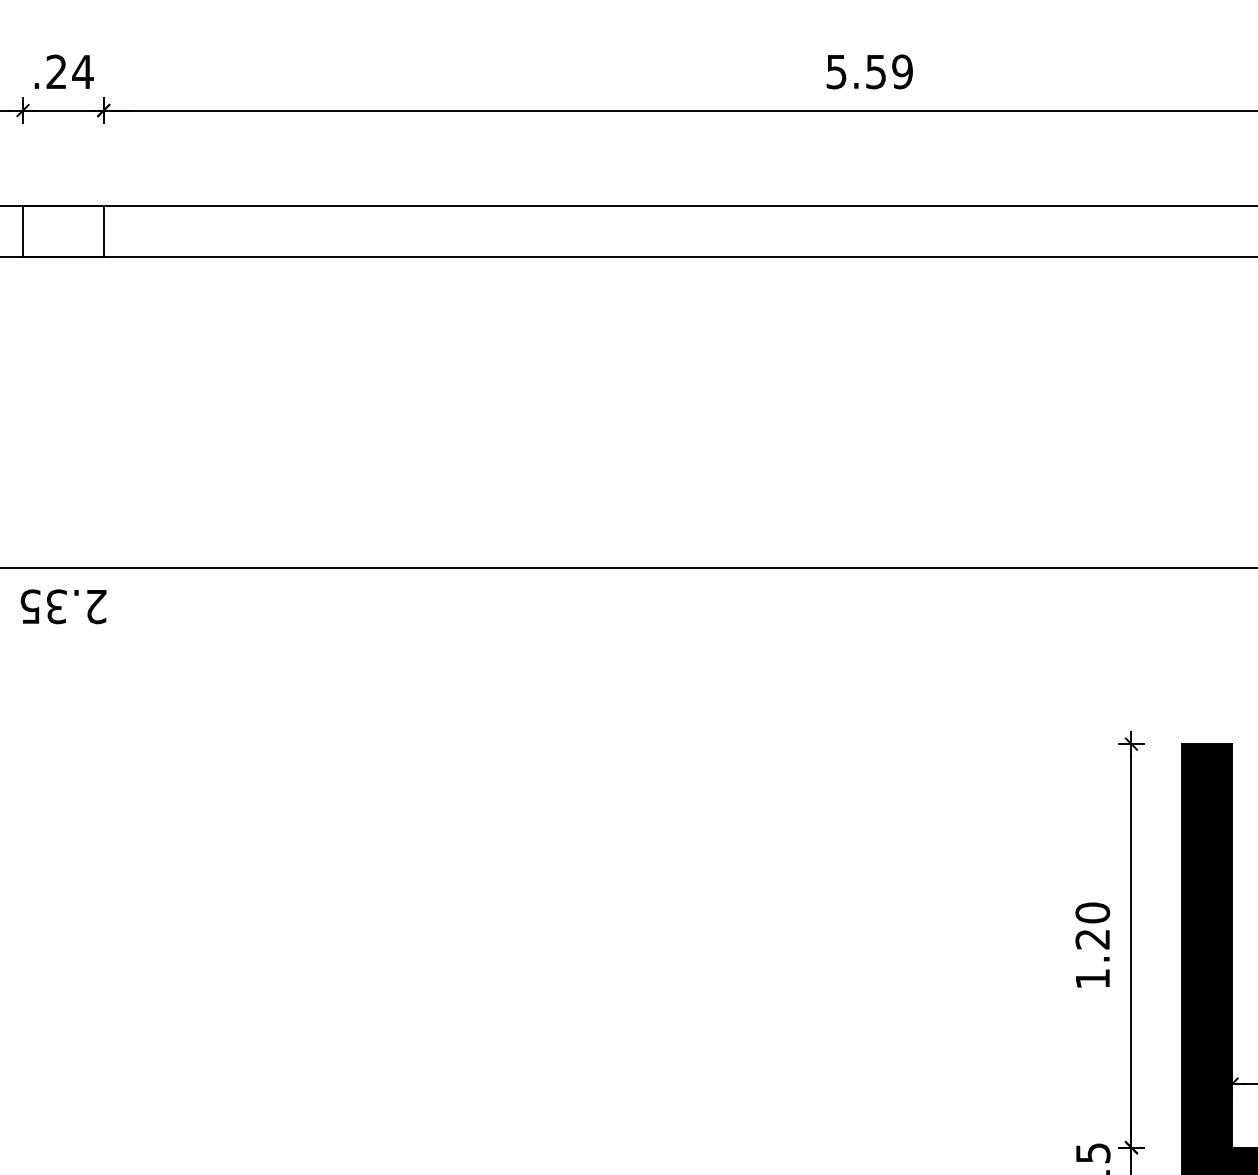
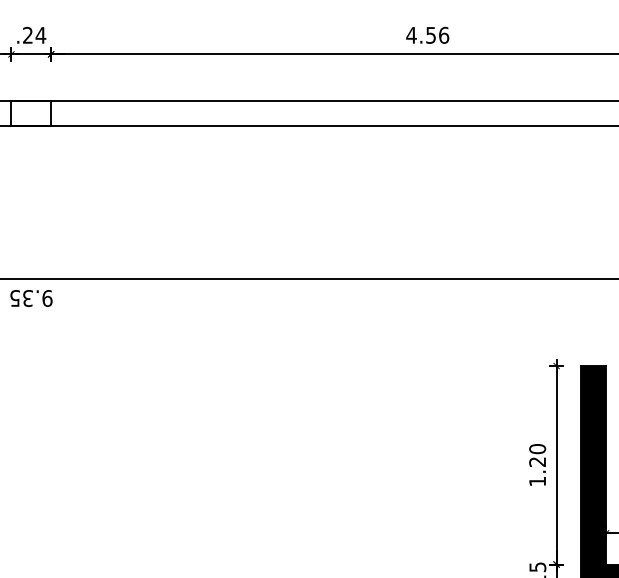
text: (868, 70) -> (427, 34), 5.59 -> 4.56
text: (96, 606) -> (47, 298), 2.35 -> 9.35

